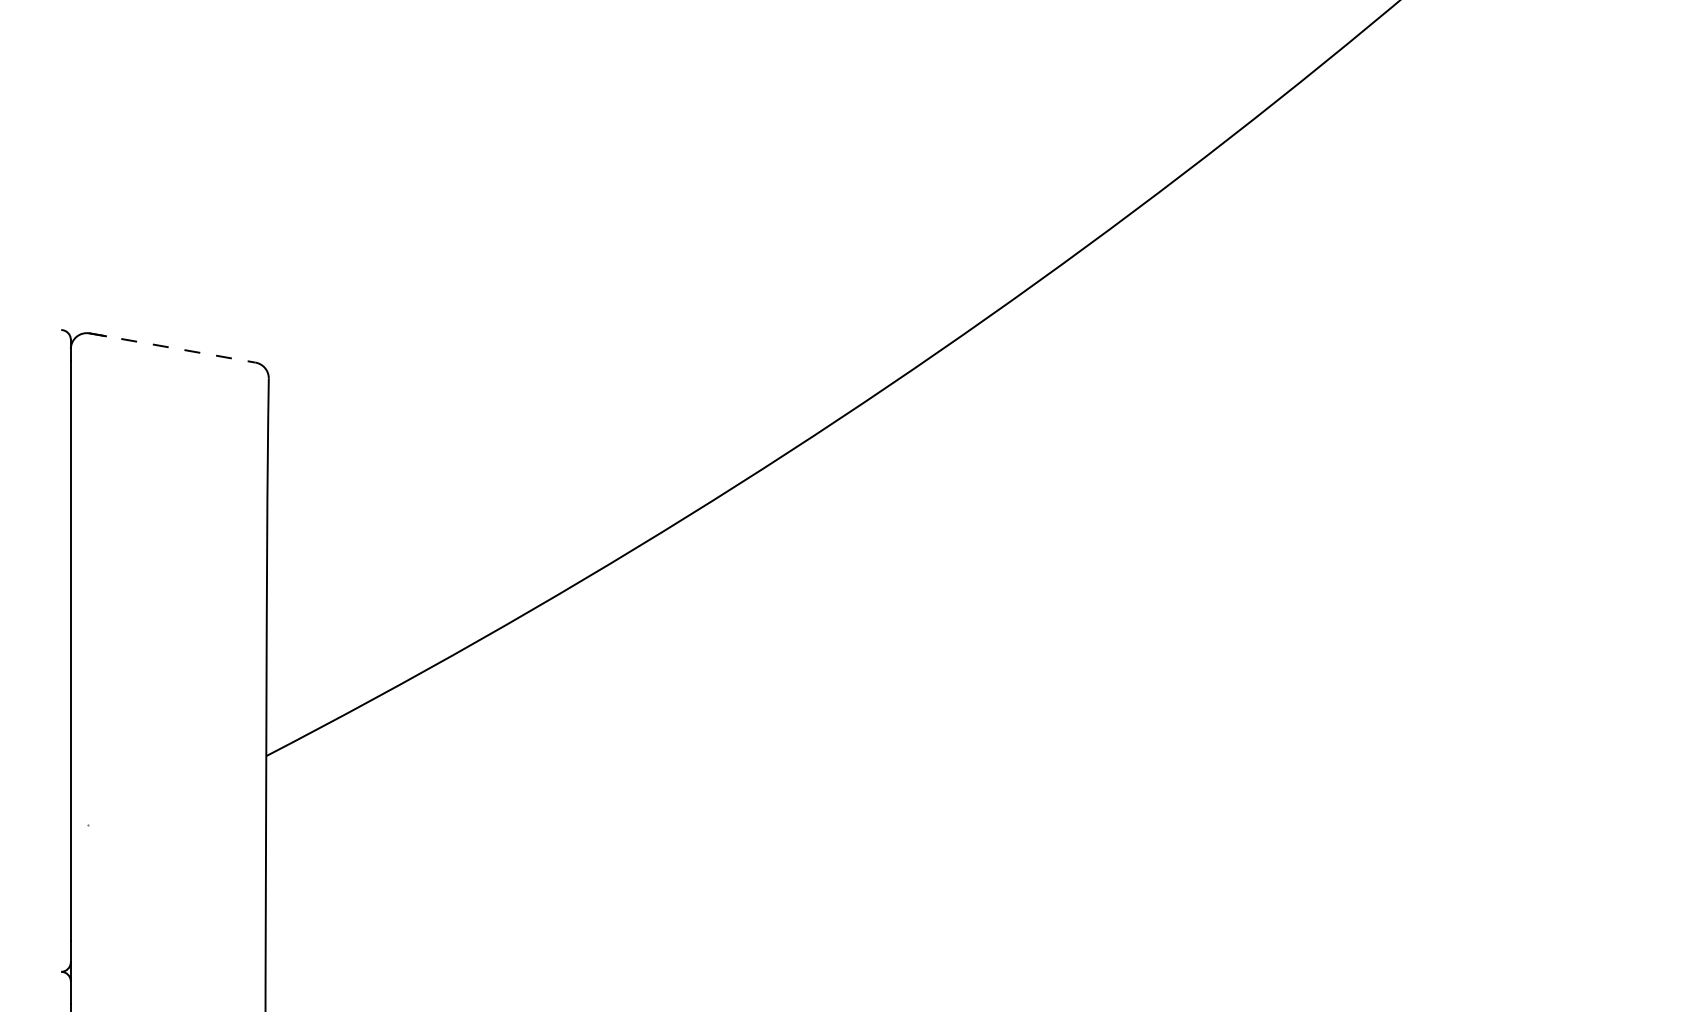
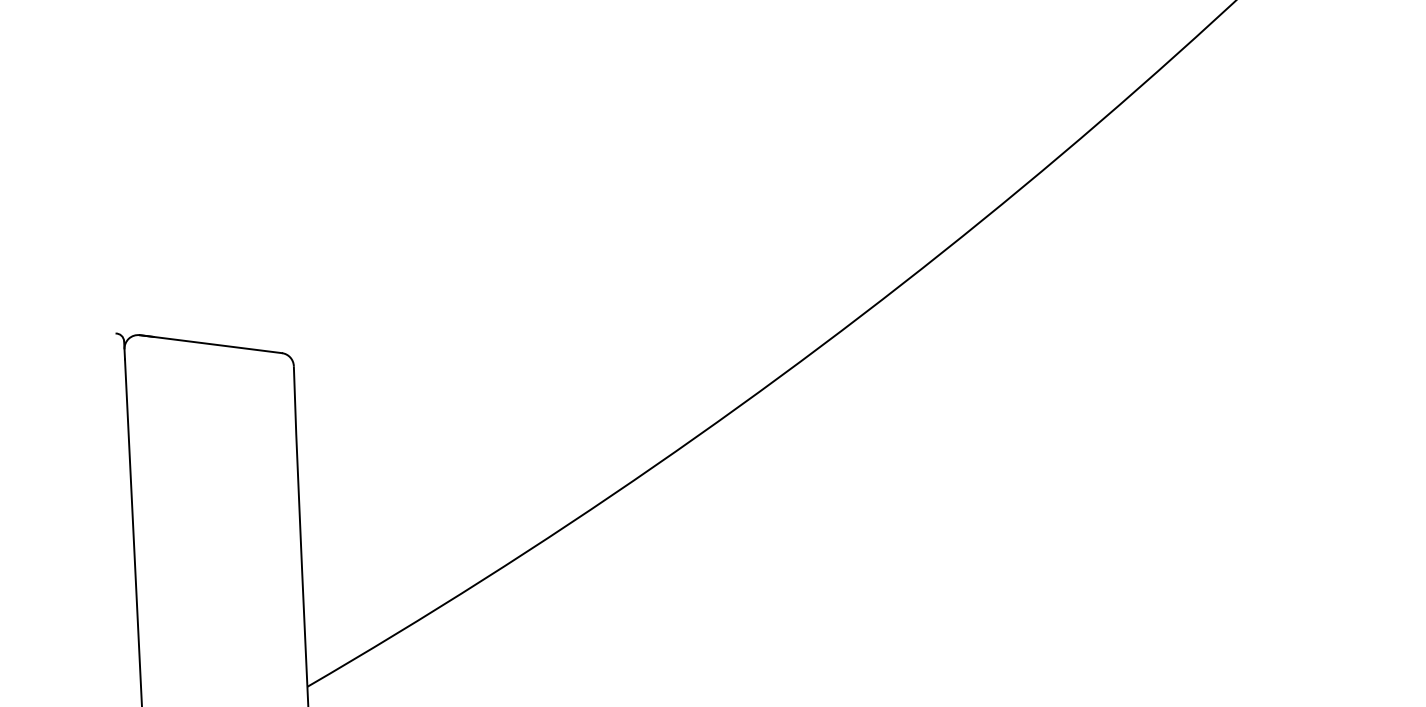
line: (173, 348) -> (211, 344), dashed -> solid

